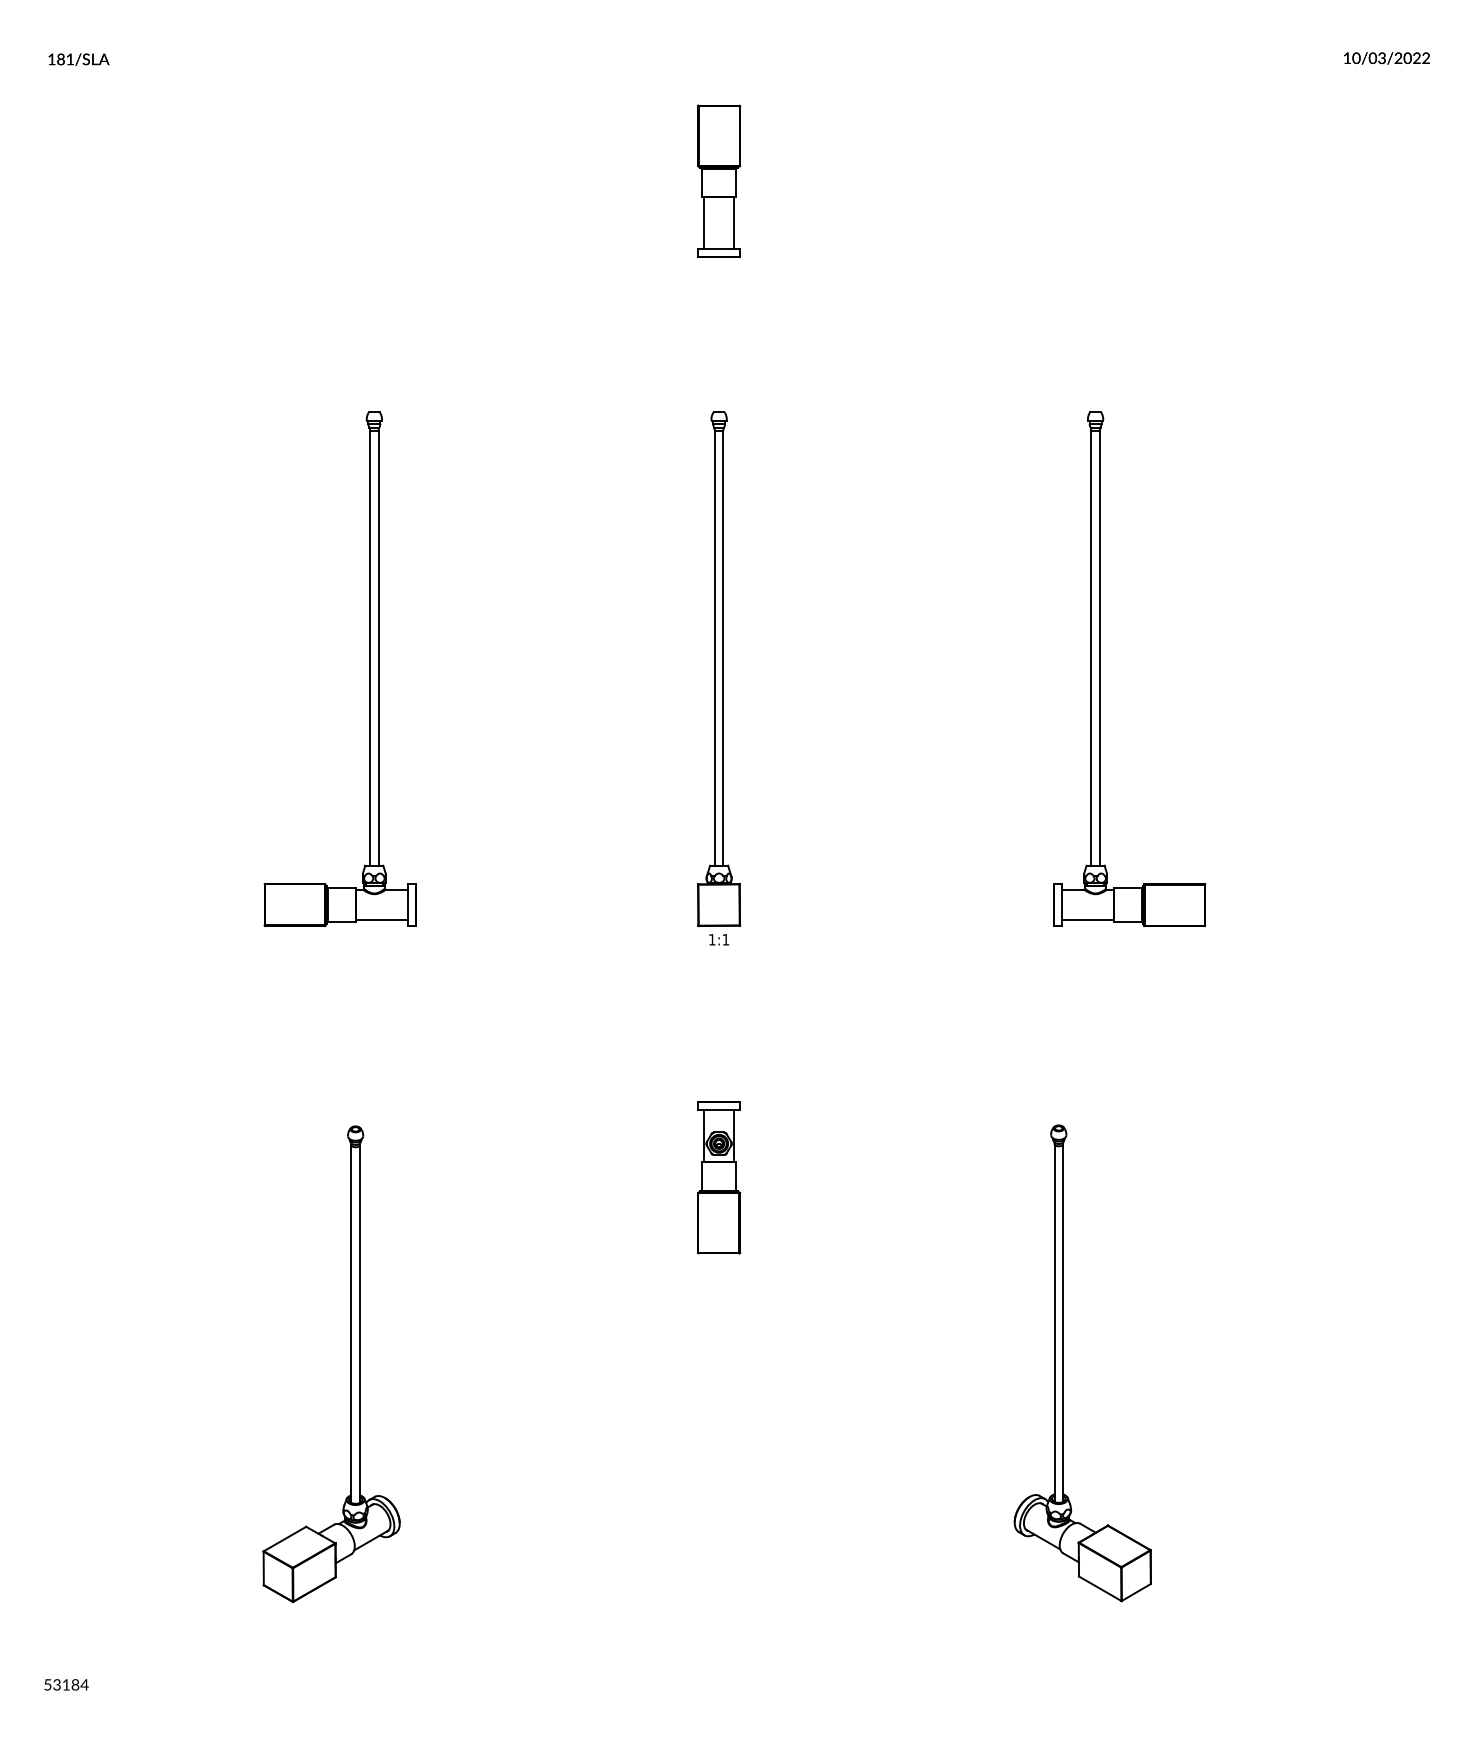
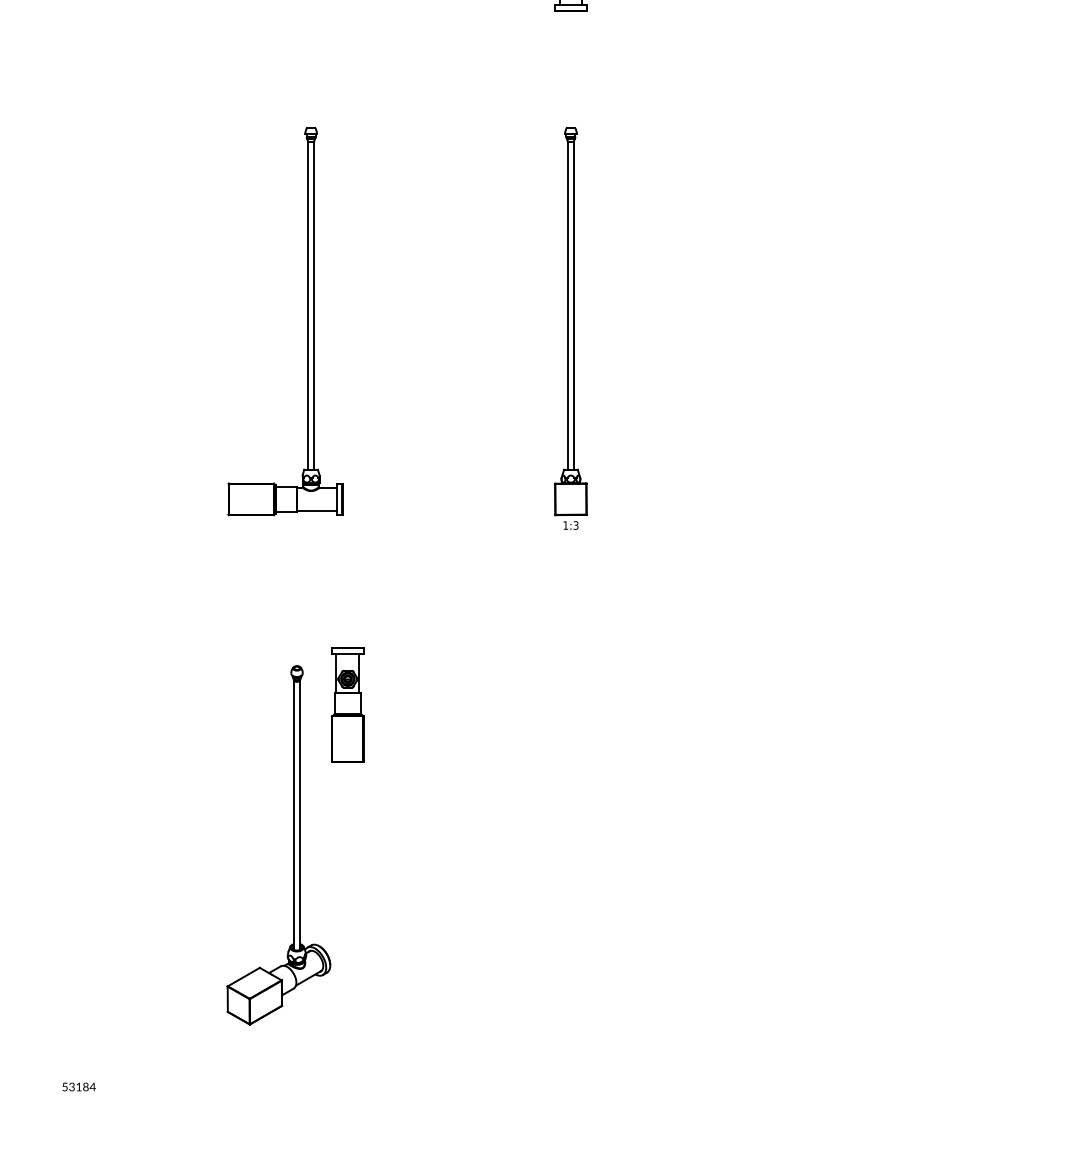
part: (1100, 669) -> (858, 321), removed
text: (725, 939) -> (575, 525), 1:1 -> 1:3
part: (719, 1177) -> (348, 704), moved
part: (1063, 1363) -> (830, 844), removed

